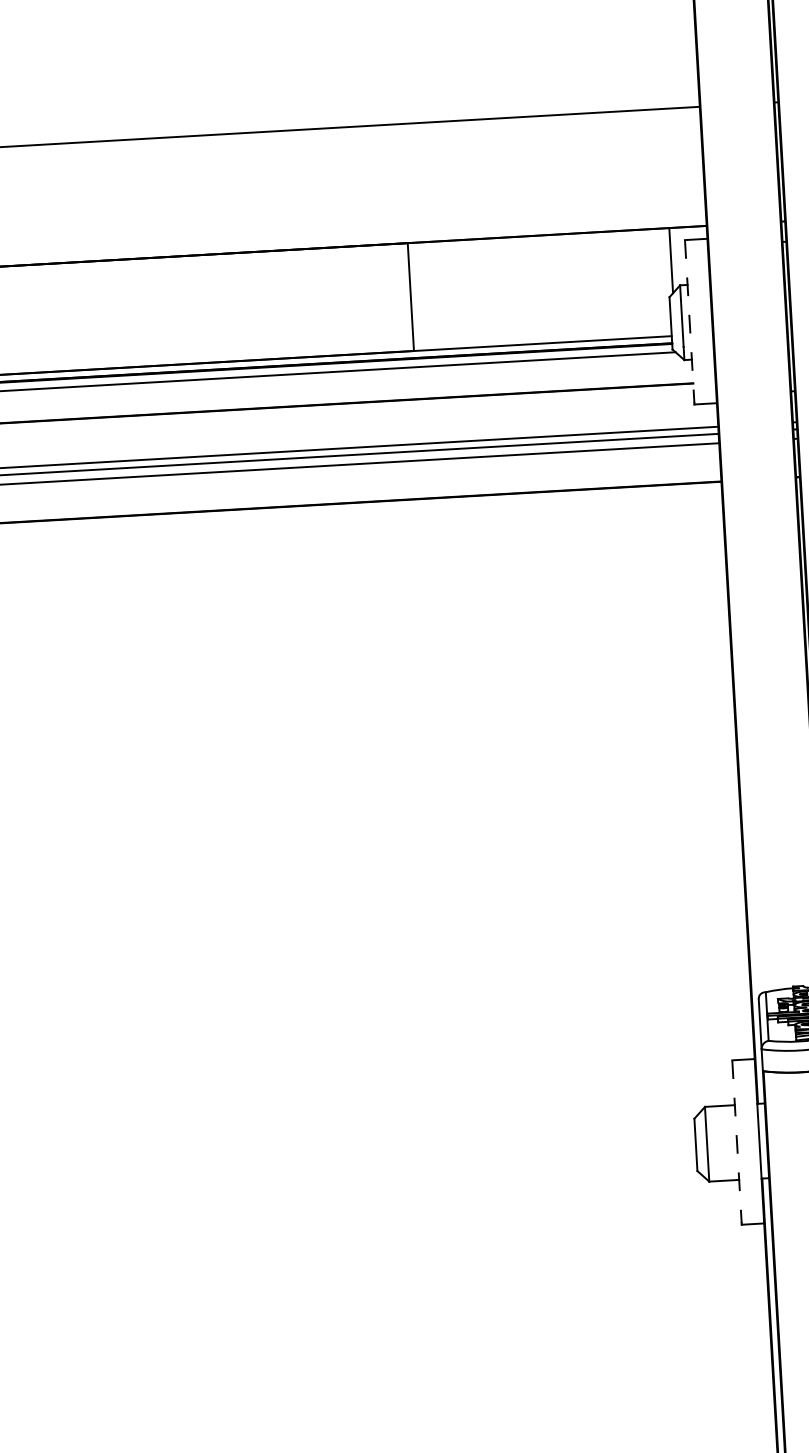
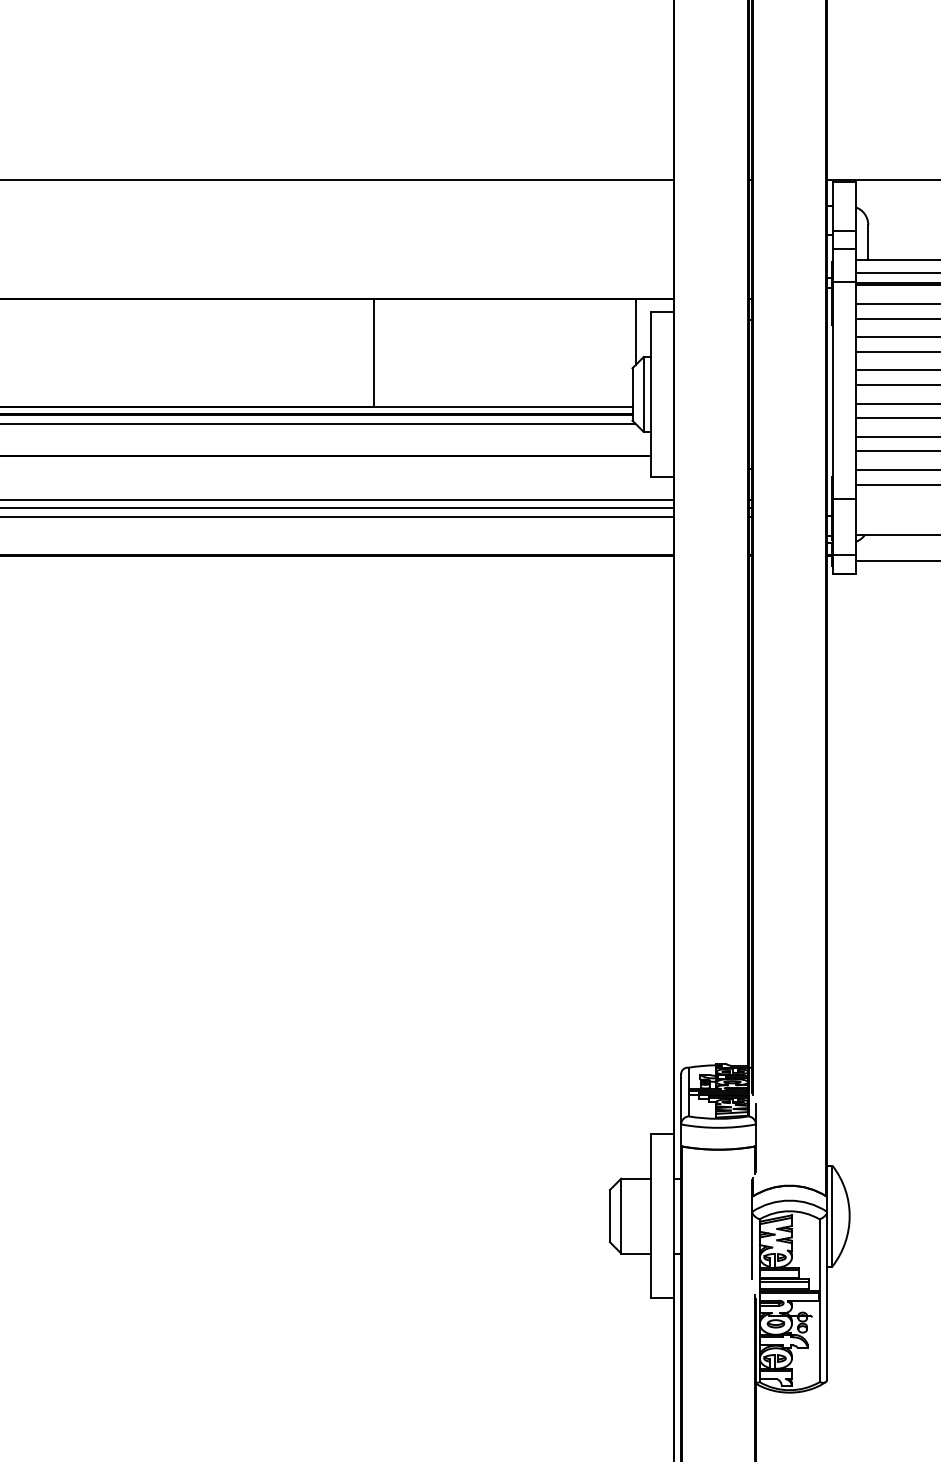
line: (689, 321) -> (651, 393), dashed -> solid
line: (737, 1141) -> (651, 1215), dashed -> solid

